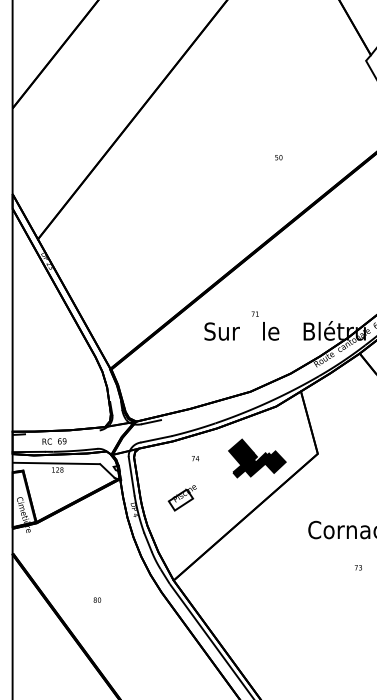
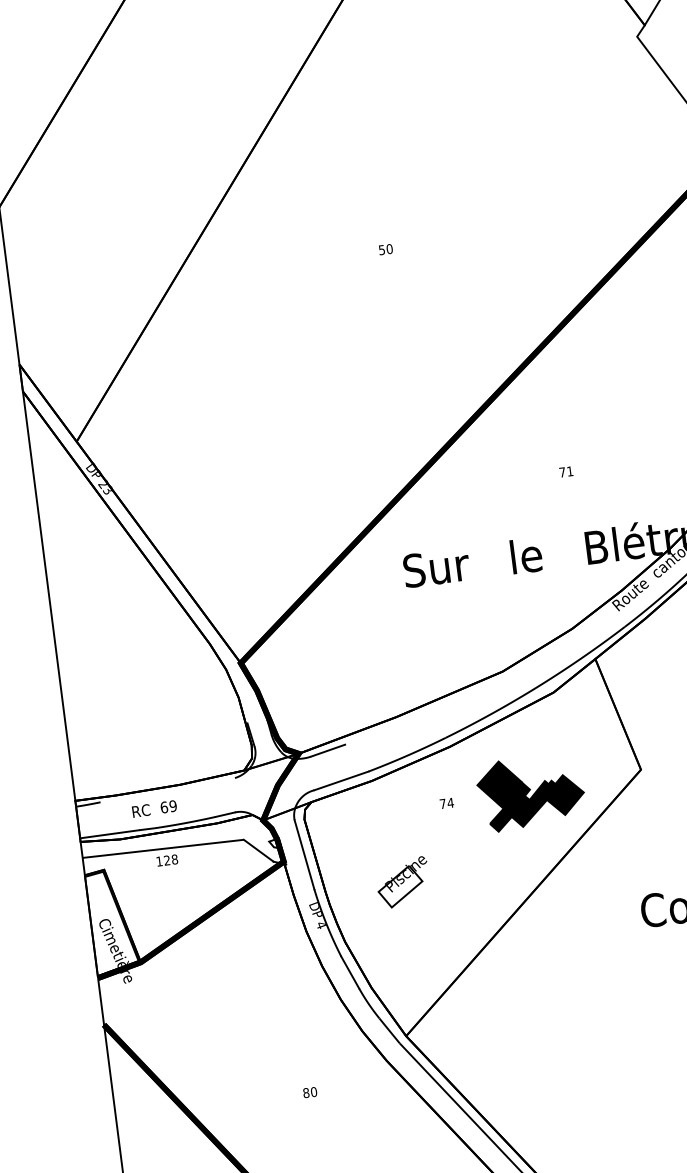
text: (278, 157) -> (385, 249), moved
text: (254, 313) -> (564, 470), moved
text: (195, 458) -> (446, 803), moved
text: (97, 599) -> (310, 1091), moved

